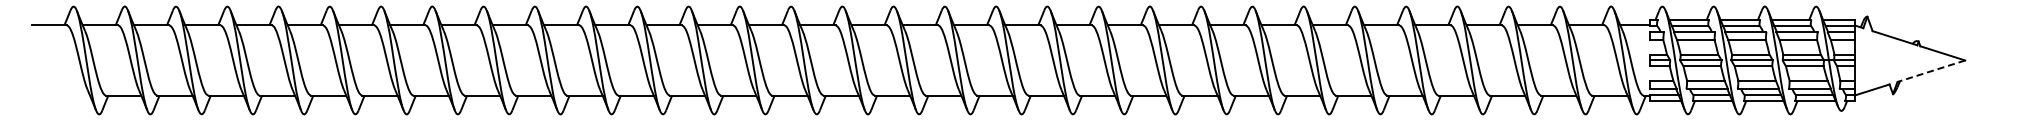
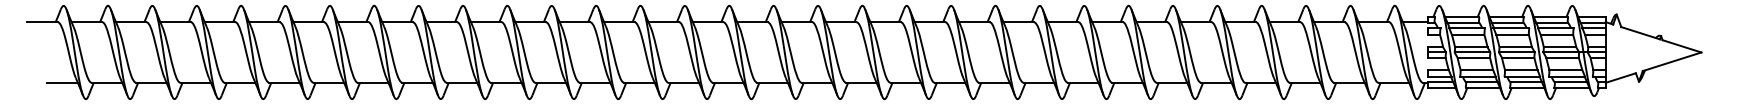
line: (1931, 71) -> (1672, 62), dashed -> solid
line: (72, 95) -> (62, 82), added

